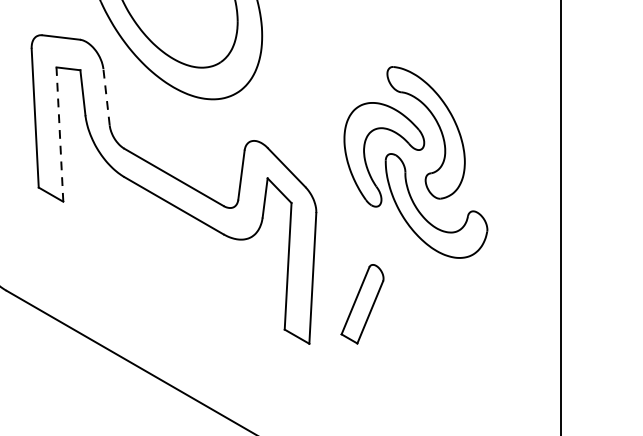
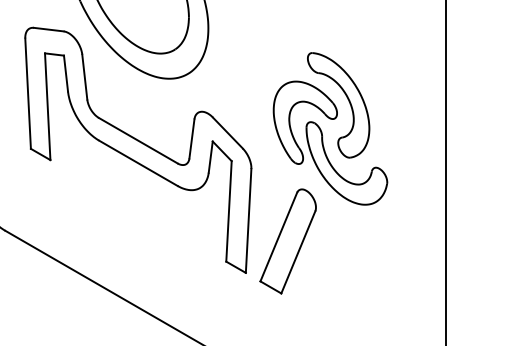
line: (106, 97) -> (84, 77), dashed -> solid
line: (59, 134) -> (47, 106), dashed -> solid
part: (361, 304) -> (287, 241), size x1.67

